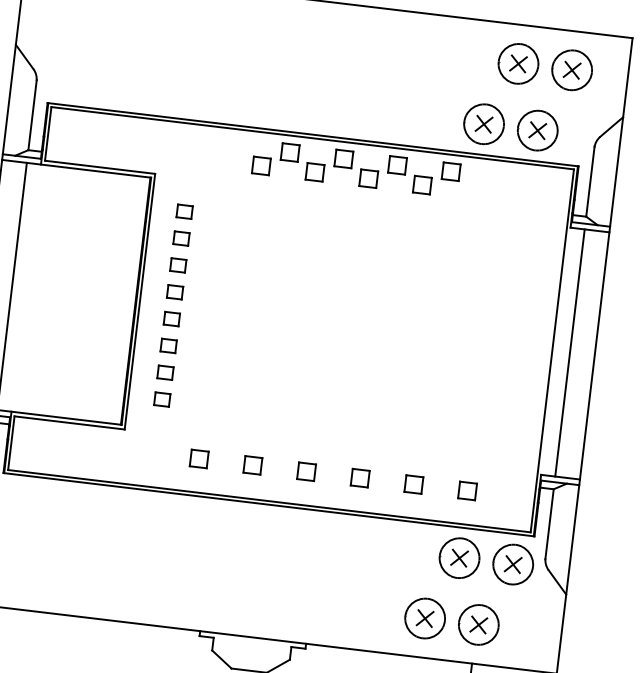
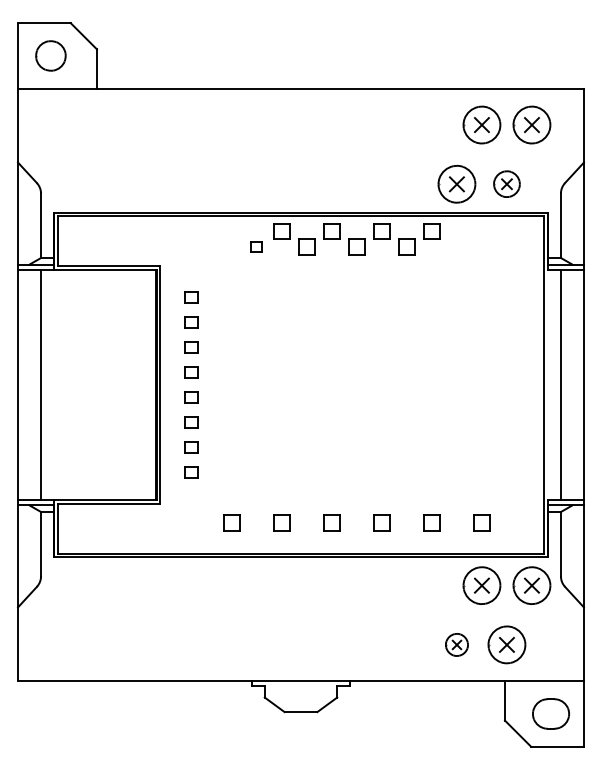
part: (537, 129) -> (506, 183), size x0.7
part: (261, 165) -> (256, 246), size x0.7
part: (424, 618) -> (456, 644), size x0.6

